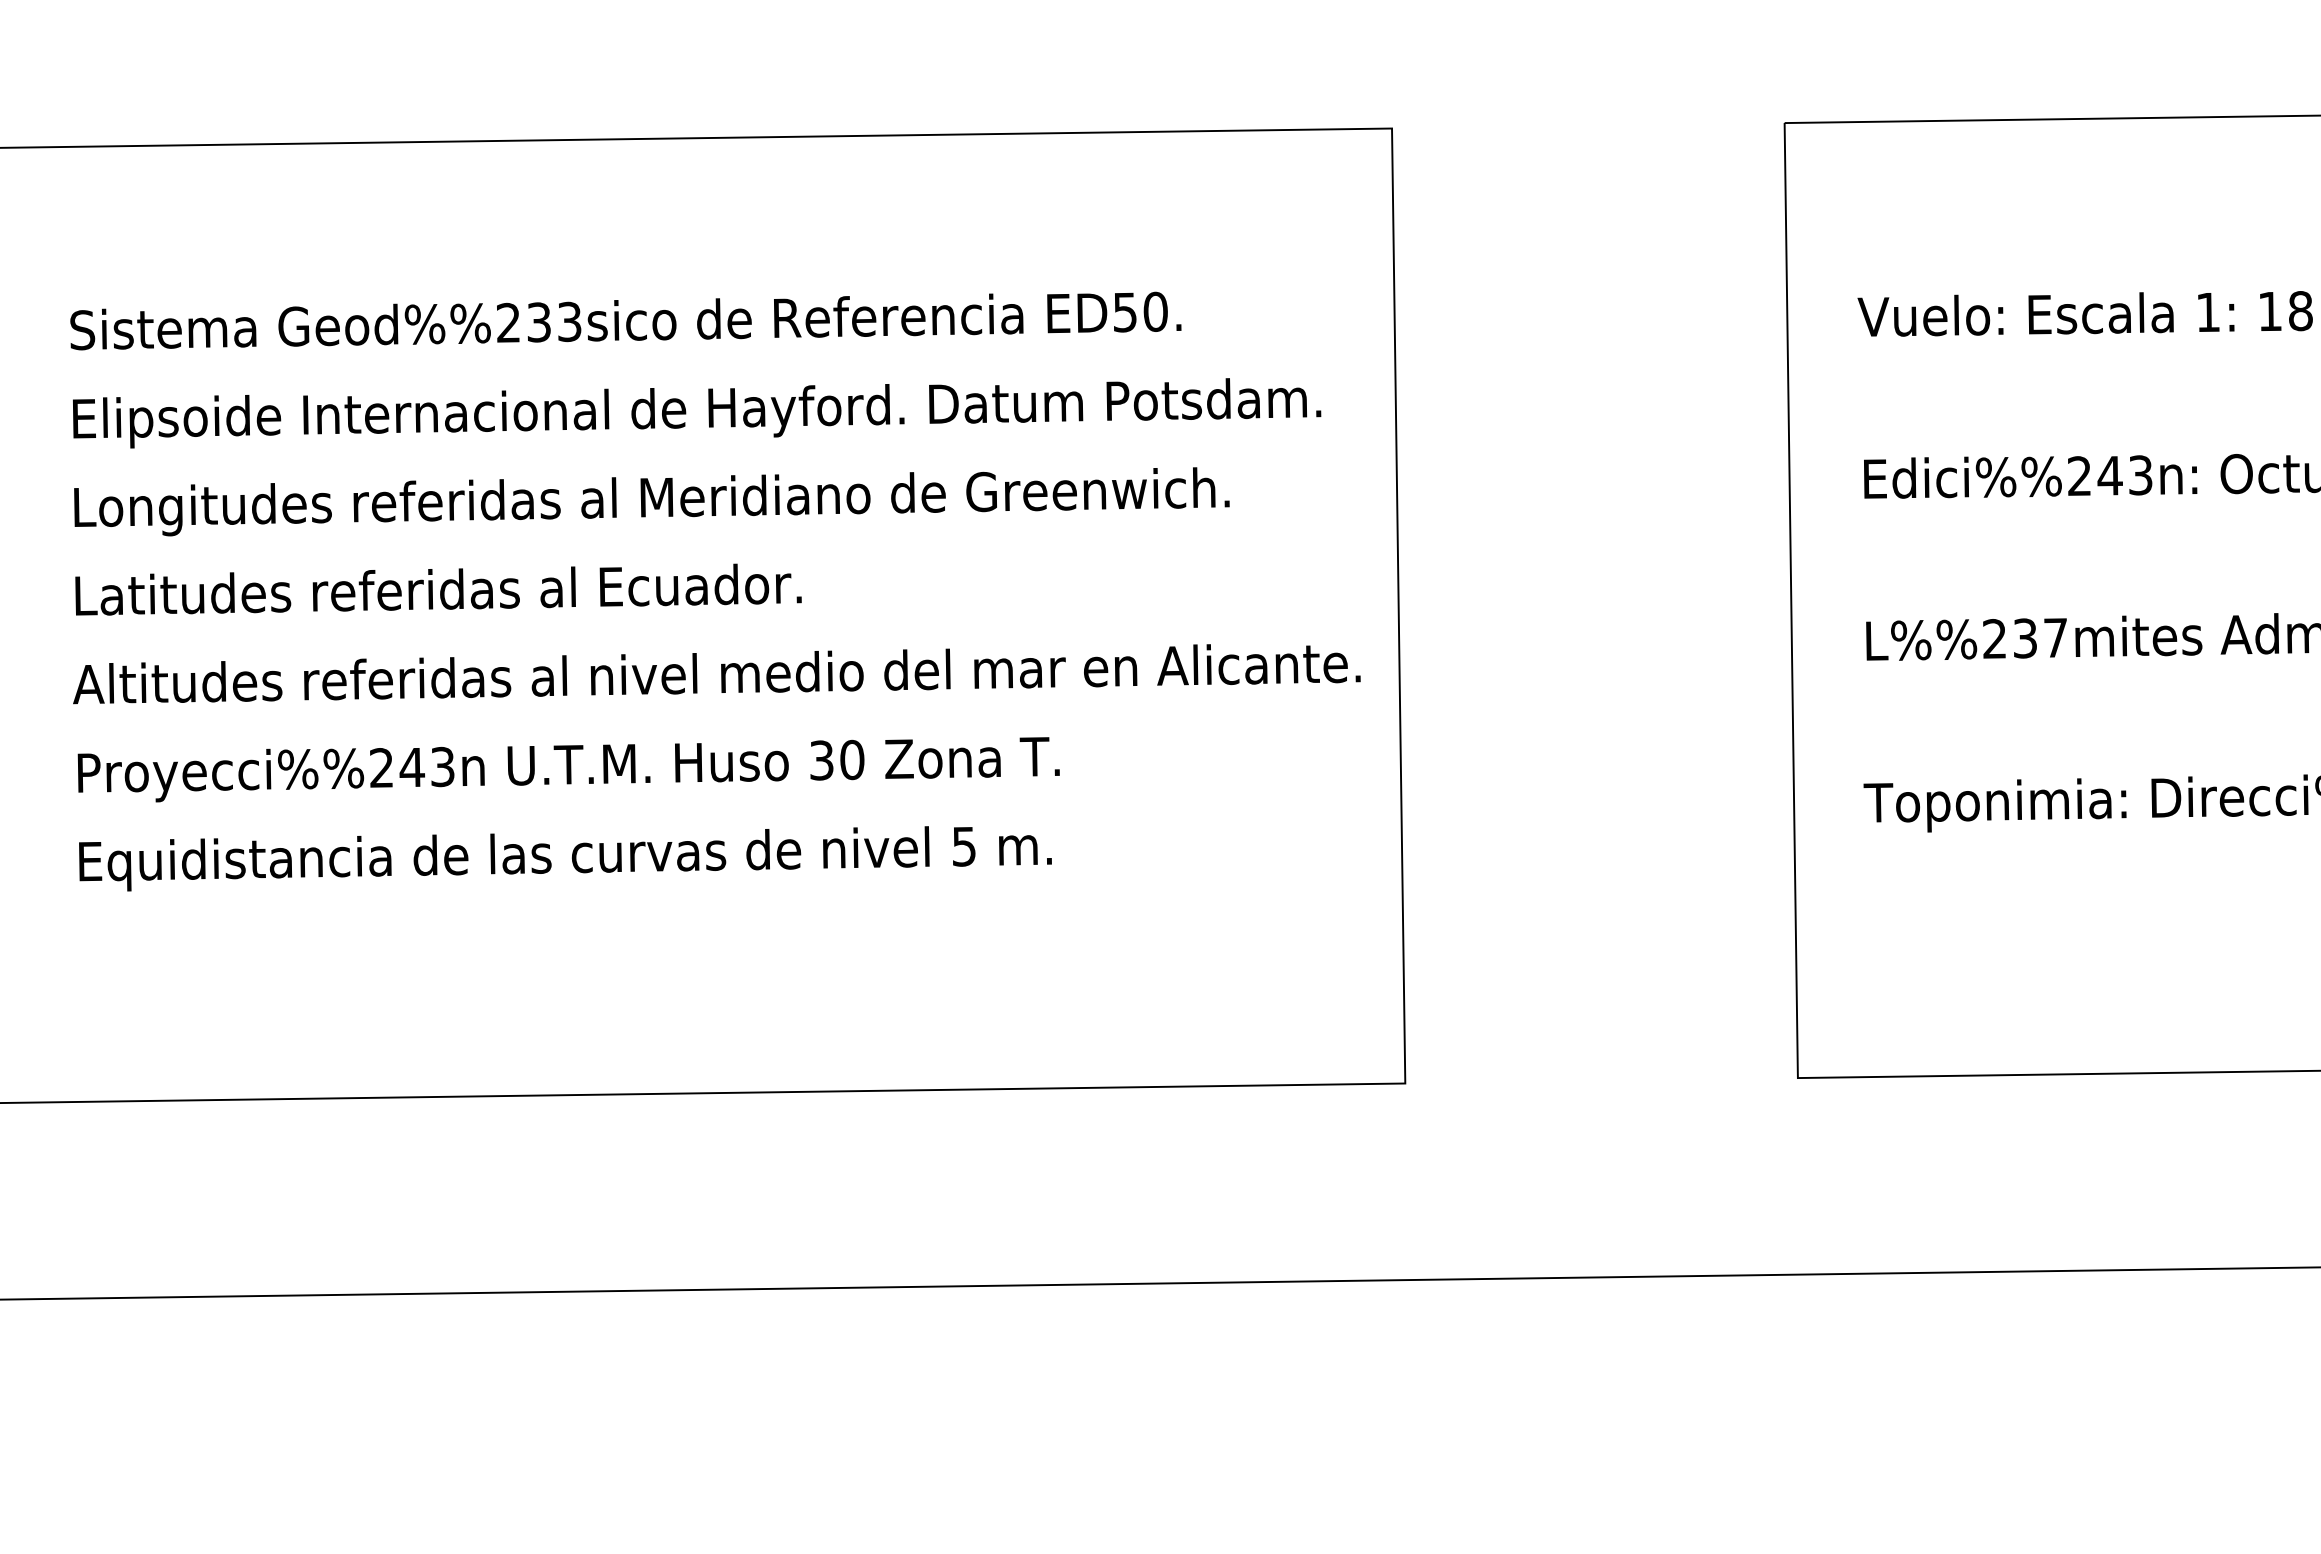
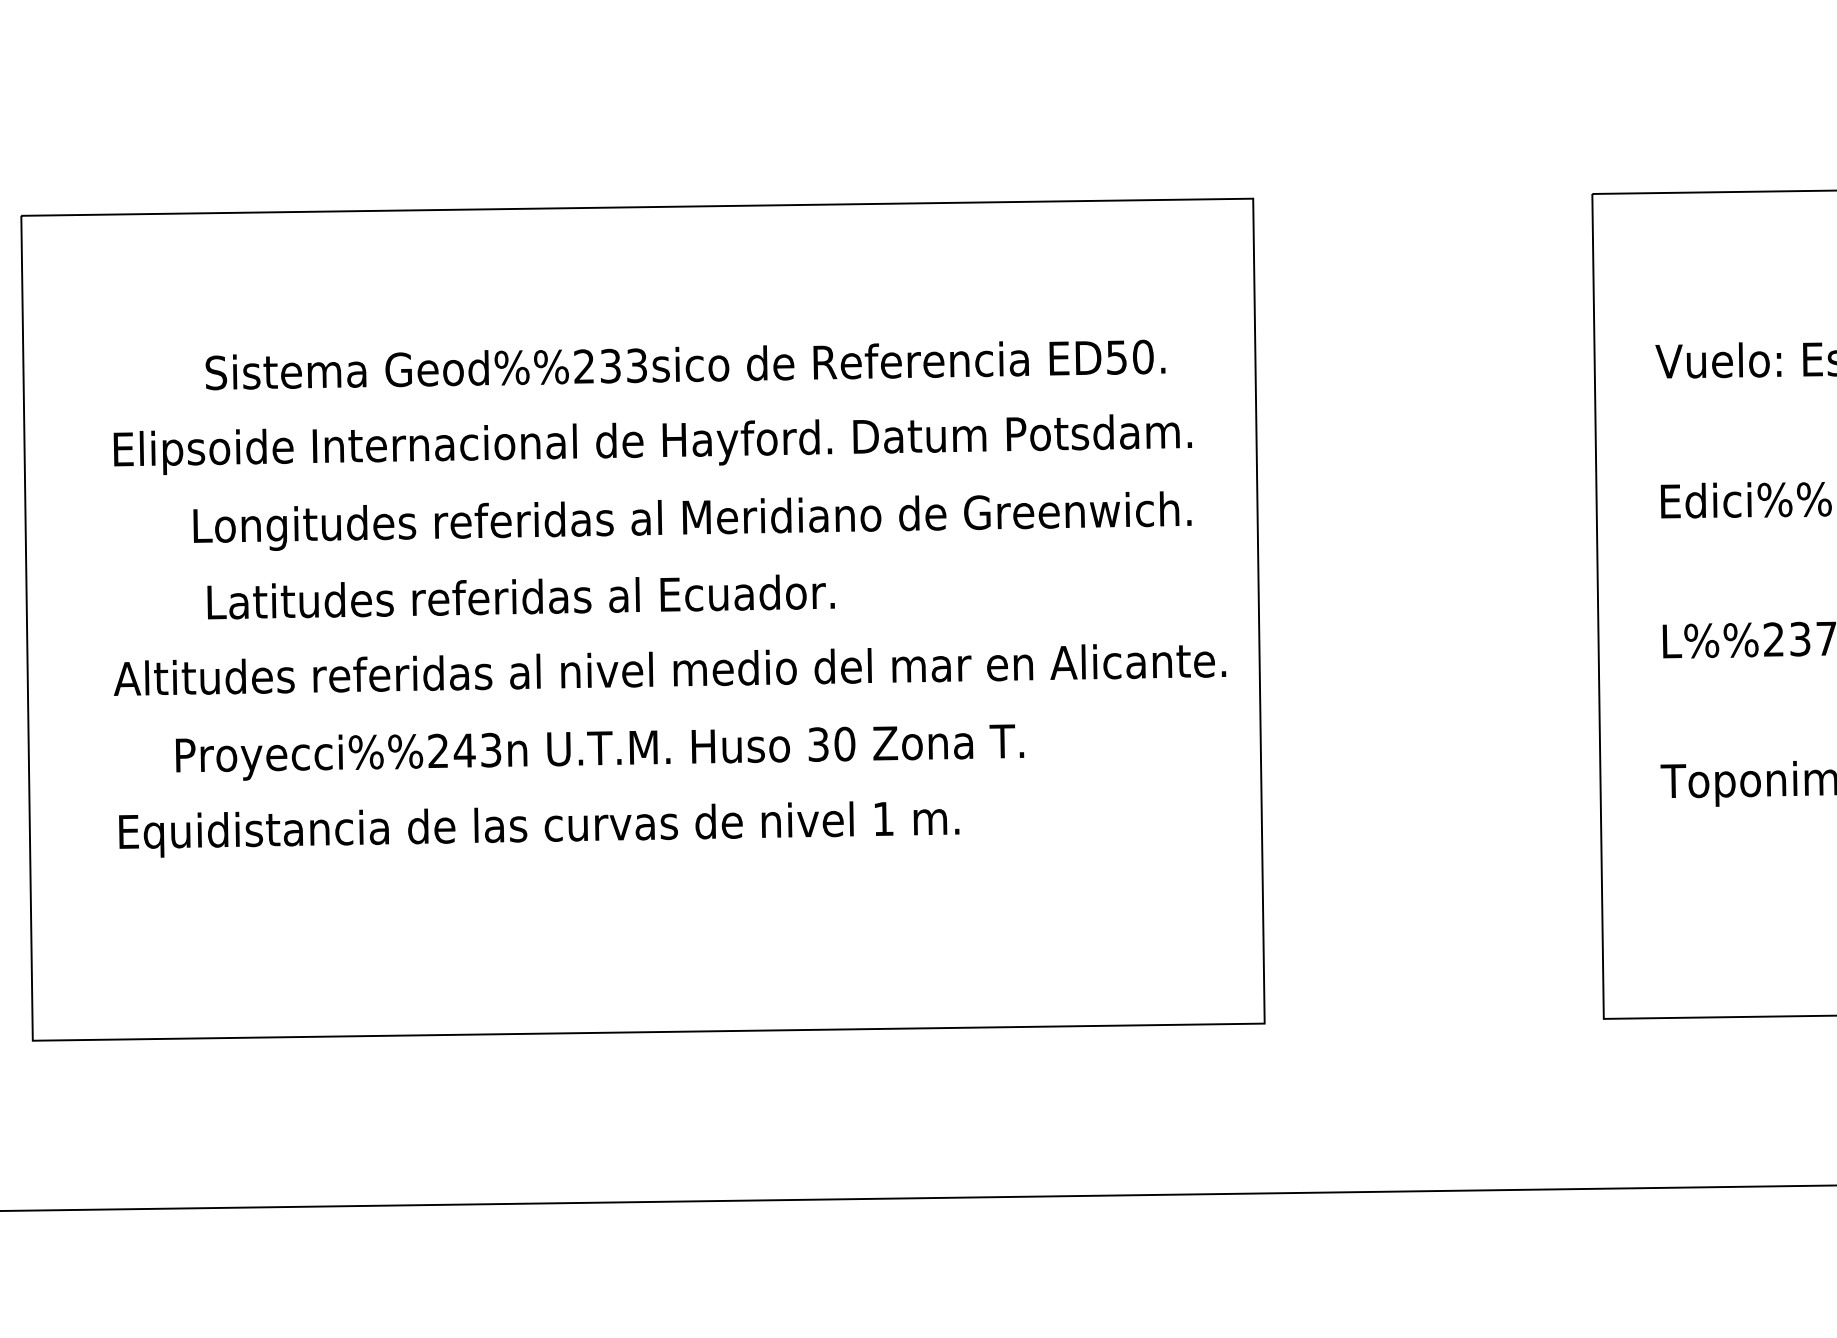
text: (625, 320) -> (685, 364), moved
text: (651, 501) -> (692, 520), moved
text: (438, 589) -> (521, 596), moved
text: (568, 769) -> (599, 752), moved
text: (964, 846) -> (883, 818), 5 -> 1

